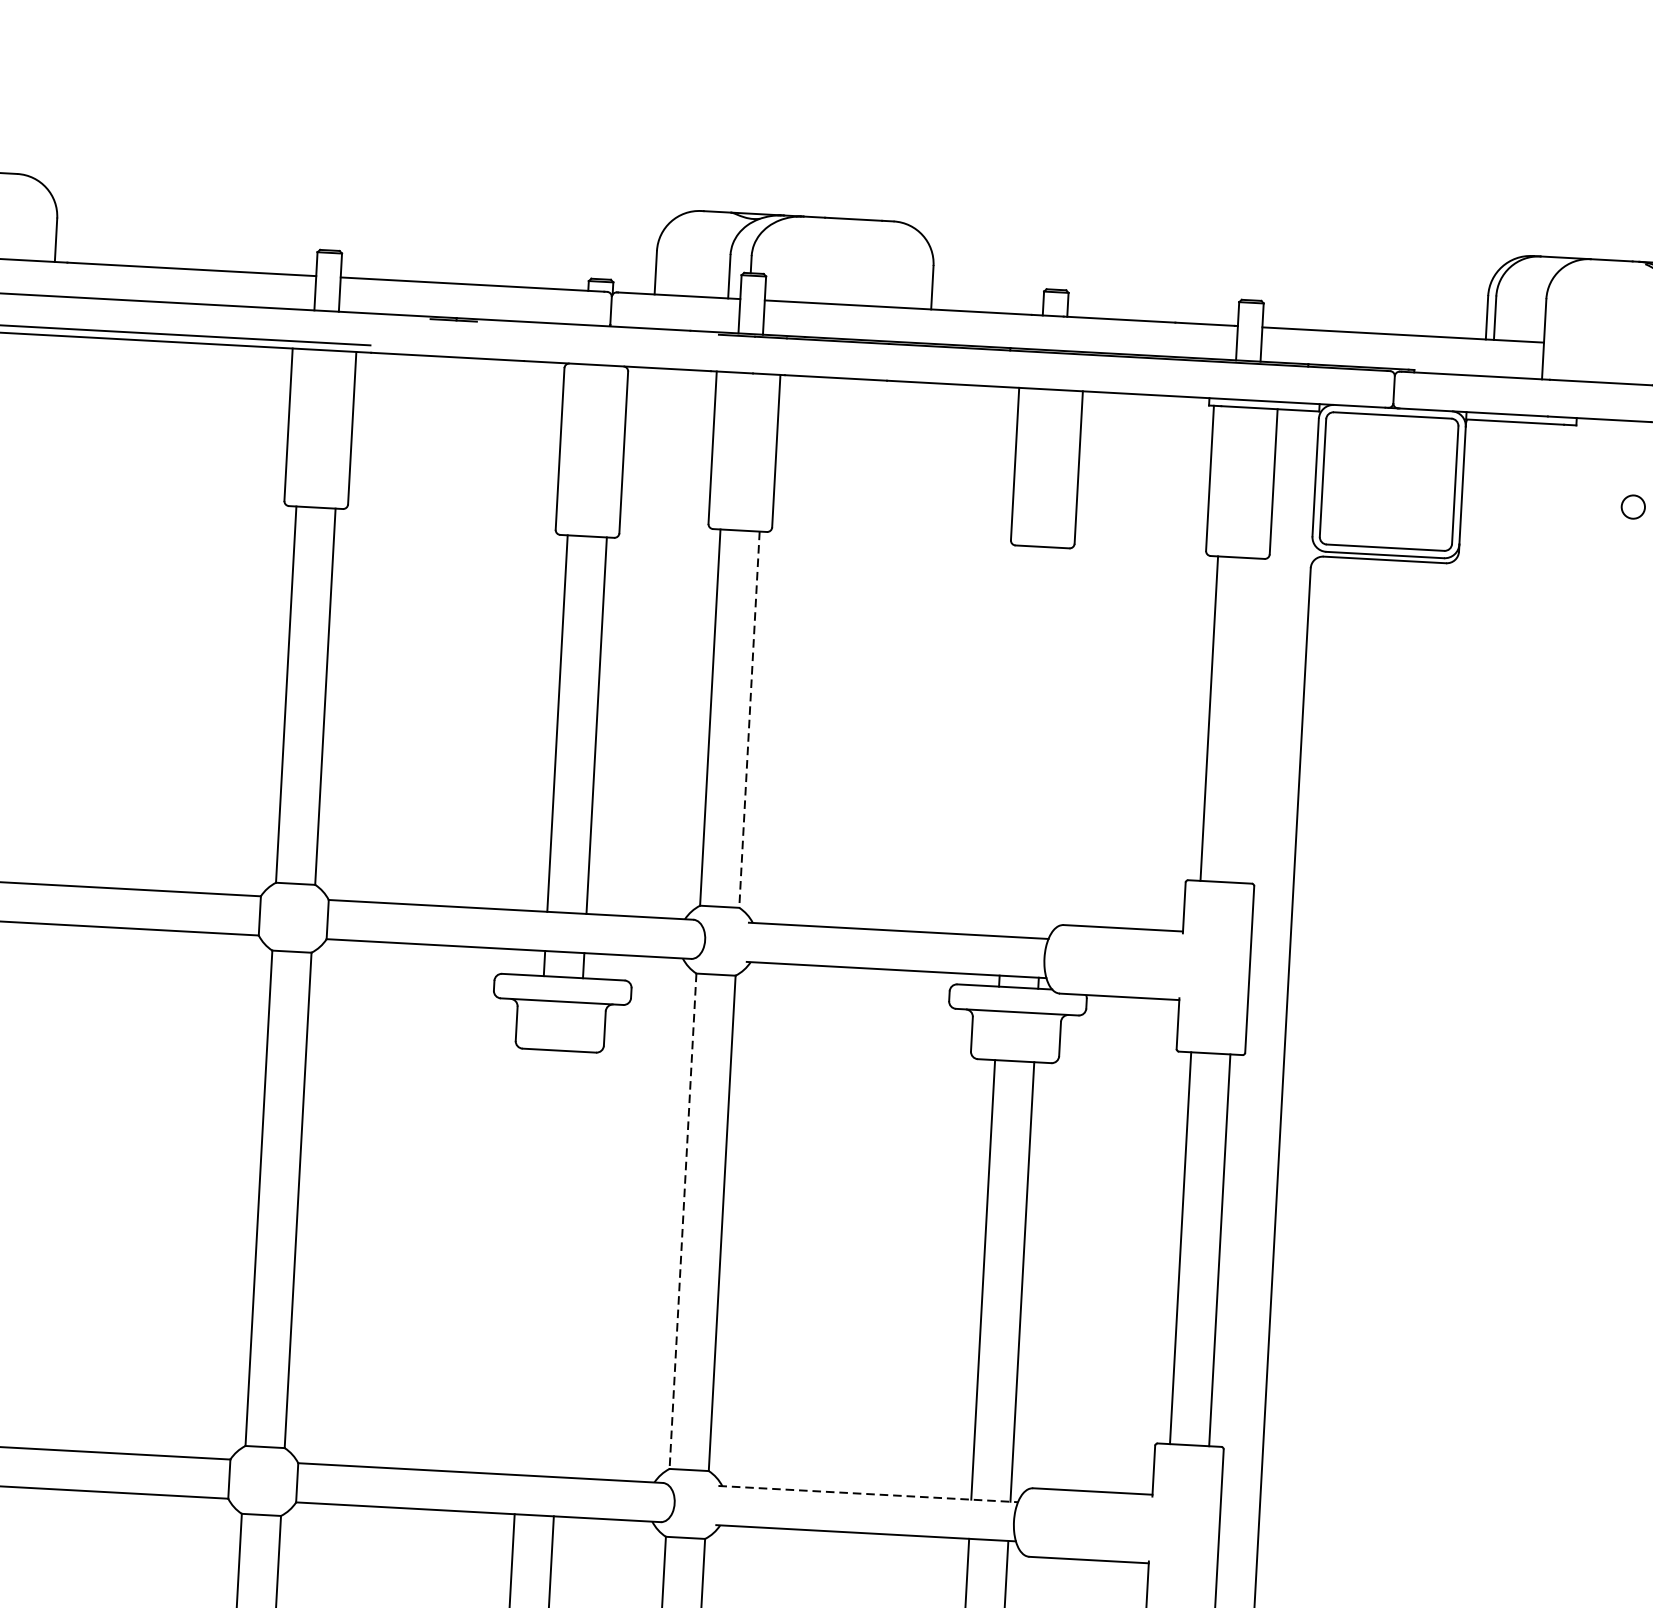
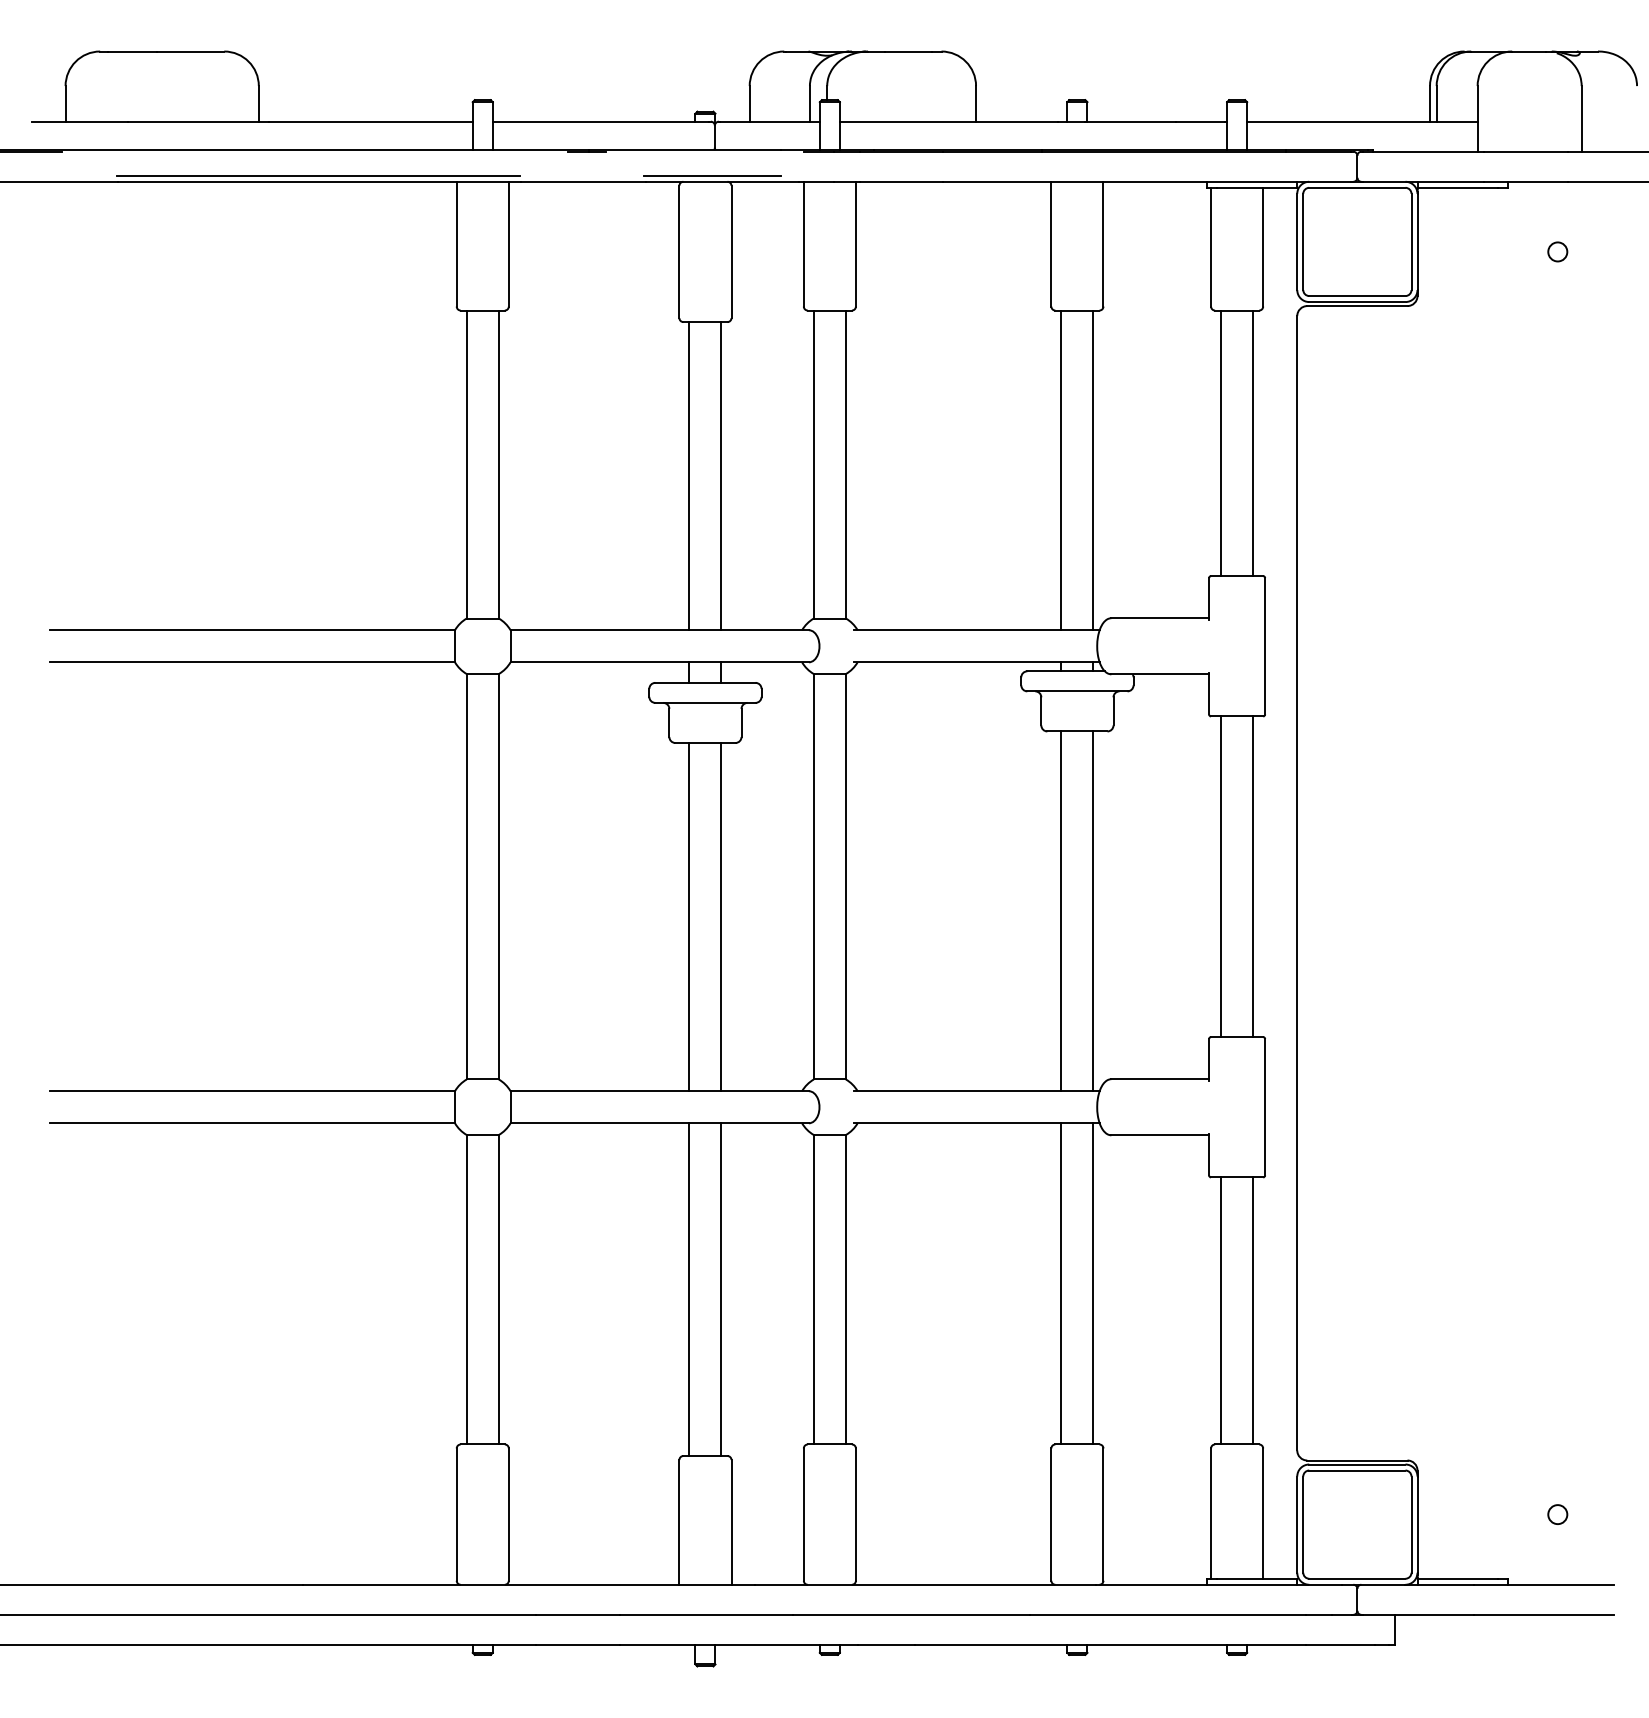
line: (604, 357) -> (711, 175), added
line: (748, 719) -> (845, 464), dashed -> solid
line: (1248, 720) -> (1253, 443), added
line: (1012, 741) -> (1061, 470), added
line: (1051, 743) -> (1093, 470), added
line: (682, 1220) -> (813, 876), dashed -> solid
line: (528, 1261) -> (689, 916), added
line: (567, 1263) -> (721, 916), added
line: (868, 1494) -> (977, 1091), dashed -> solid

